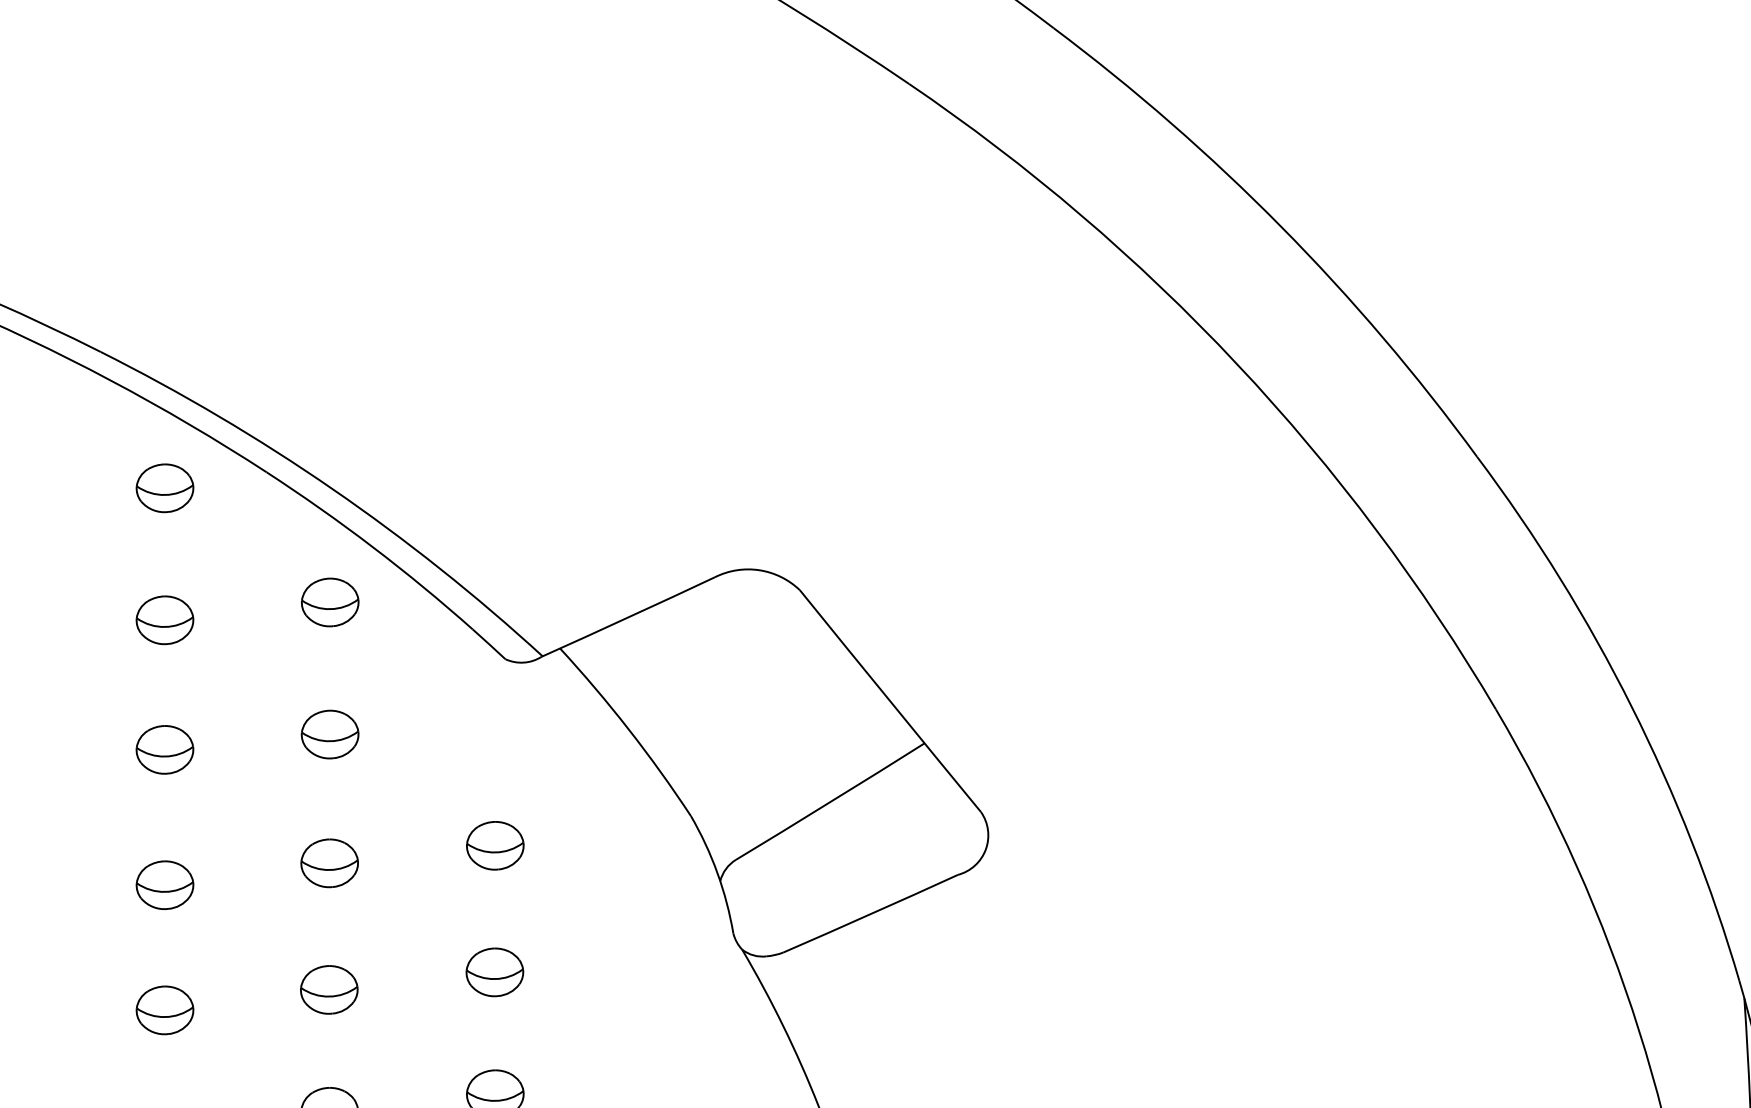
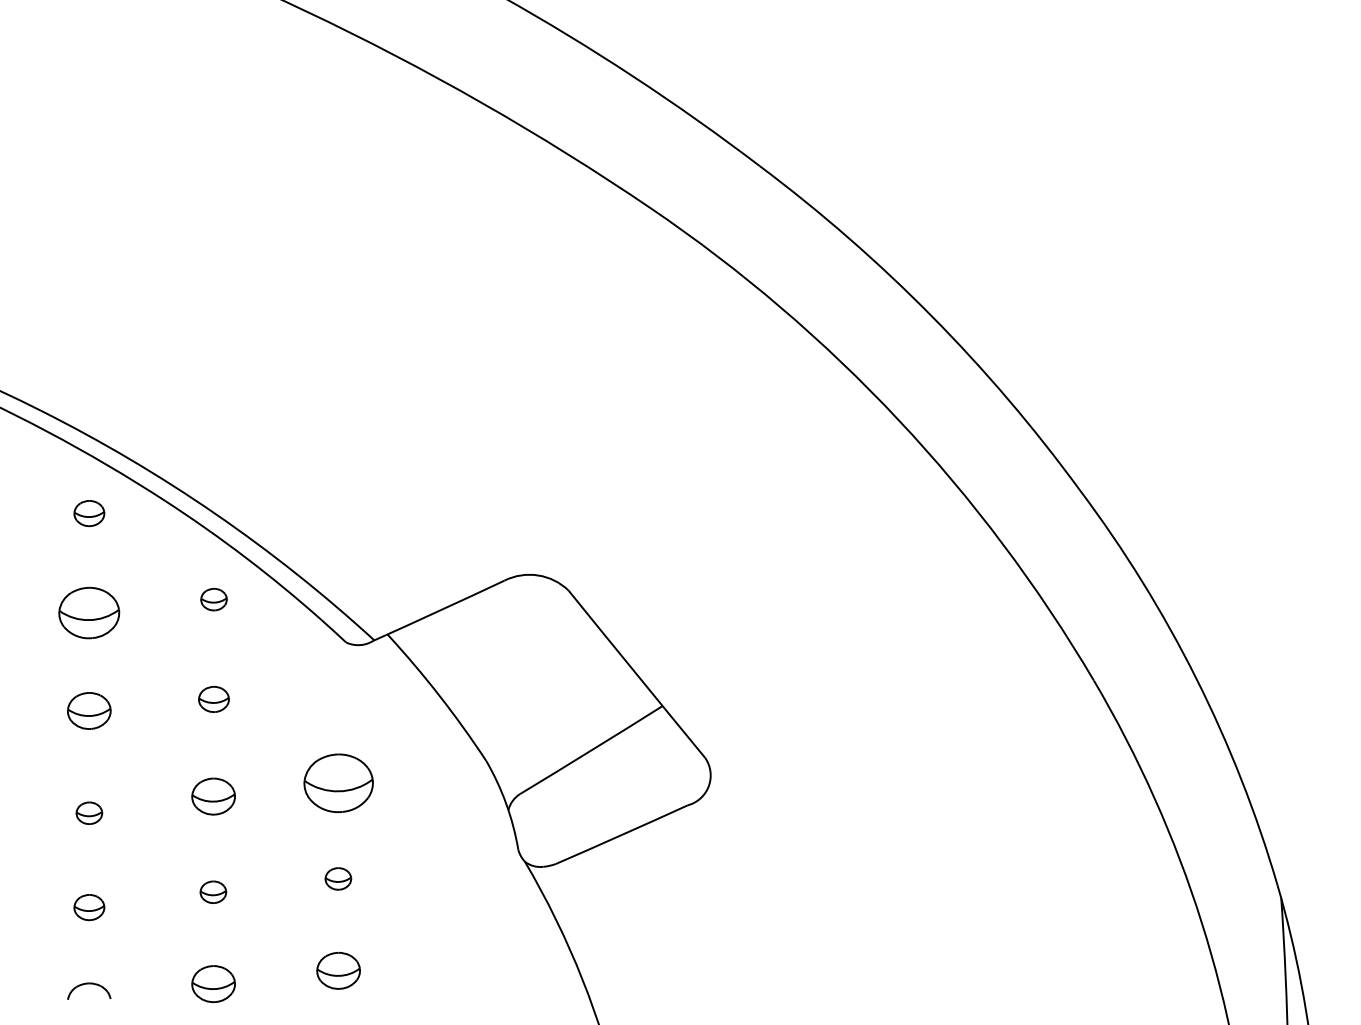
part: (165, 488) -> (89, 513), size x0.7
part: (329, 602) -> (213, 599), size x0.6
part: (165, 620) -> (89, 613), size x1.4
part: (329, 734) -> (213, 699), size x0.7
part: (495, 845) -> (338, 783), size x1.6
part: (165, 885) -> (89, 813), size x0.6
part: (495, 971) -> (338, 878), size x0.6
part: (329, 990) -> (213, 892), size x0.6
part: (165, 1010) -> (89, 907), size x0.7

